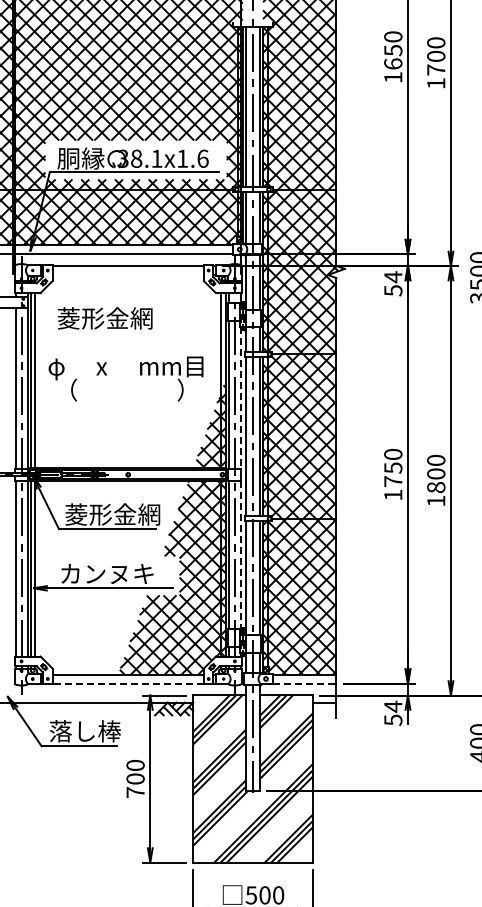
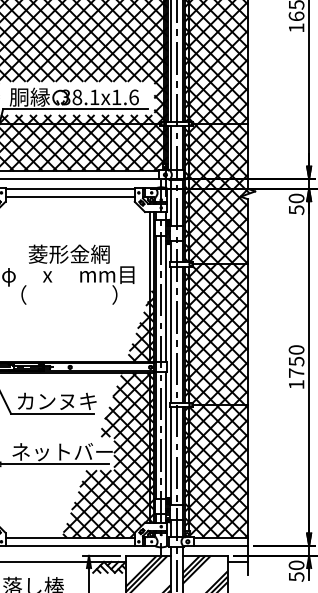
line: (127, 275) -> (69, 197), added
text: (393, 277) -> (296, 198), 54 -> 50
text: (105, 318) -> (69, 254), moved
line: (240, 398) -> (166, 302), dashed -> solid
text: (112, 514) -> (56, 401), 菱形金網 -> カンヌキ
line: (240, 554) -> (166, 435), dashed -> solid
text: (119, 573) -> (62, 451), カンヌキ -> ネットバー
line: (128, 683) -> (70, 545), dashed -> solid
line: (304, 683) -> (220, 545), dashed -> solid
text: (393, 706) -> (296, 565), 54 -> 50

